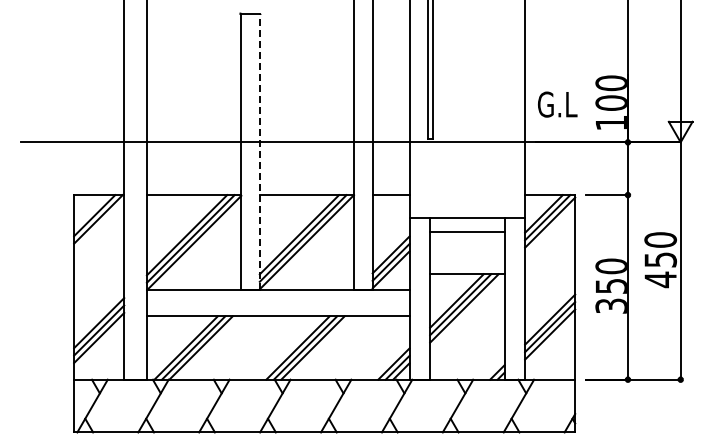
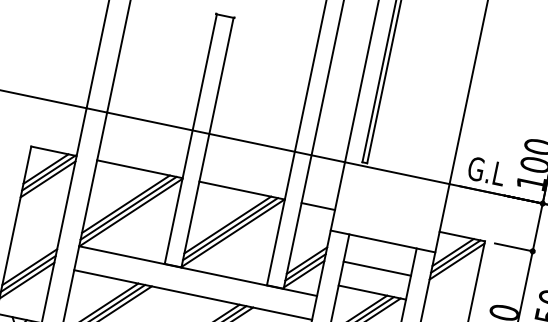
text: (557, 104) -> (486, 171), moved
line: (259, 151) -> (207, 142), dashed -> solid
line: (99, 226) -> (48, 179), added
line: (467, 231) -> (377, 268), moved

